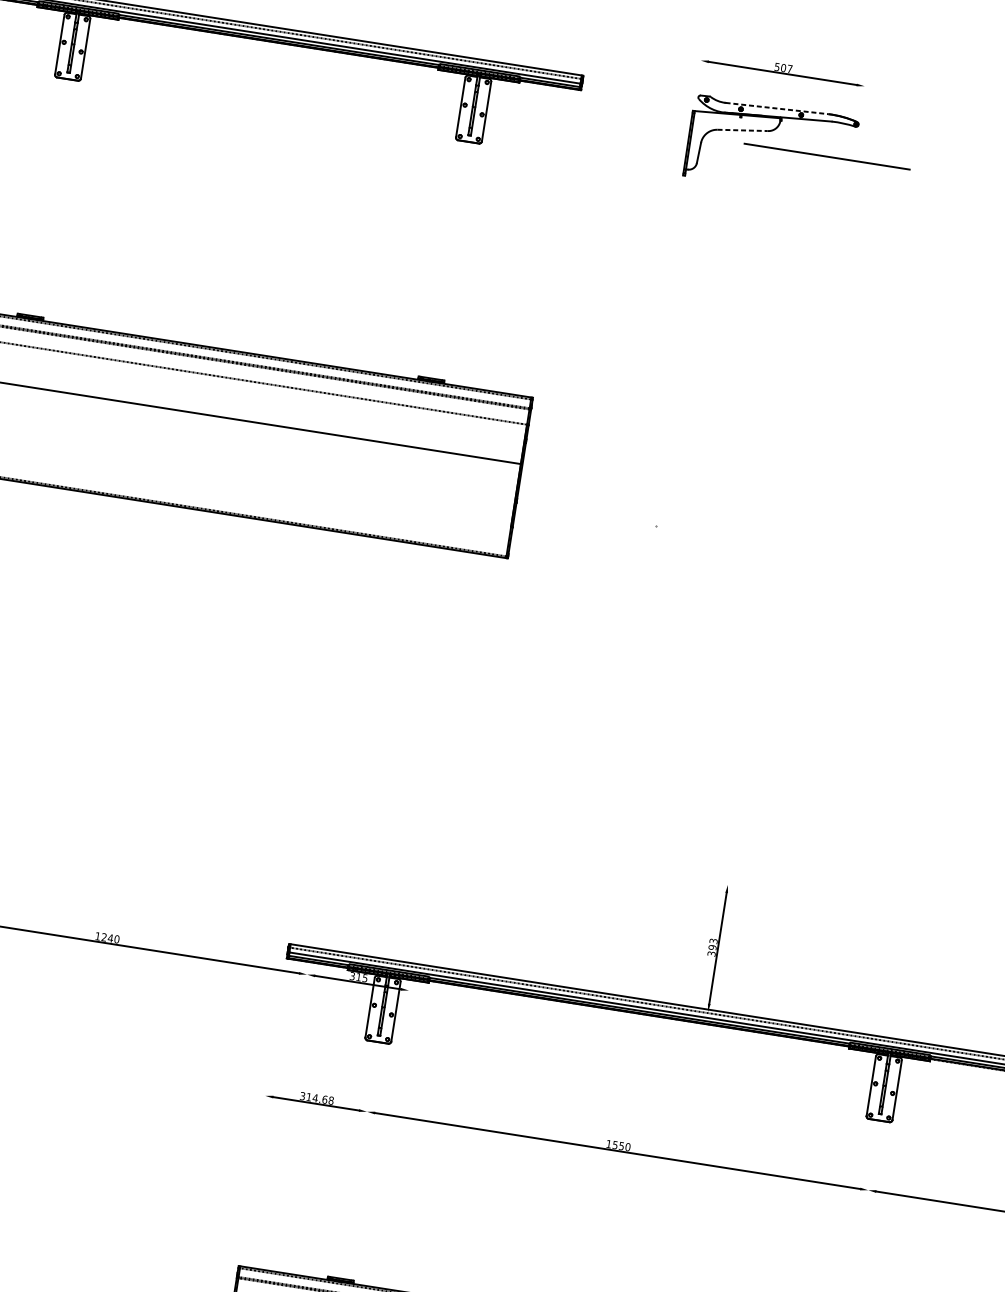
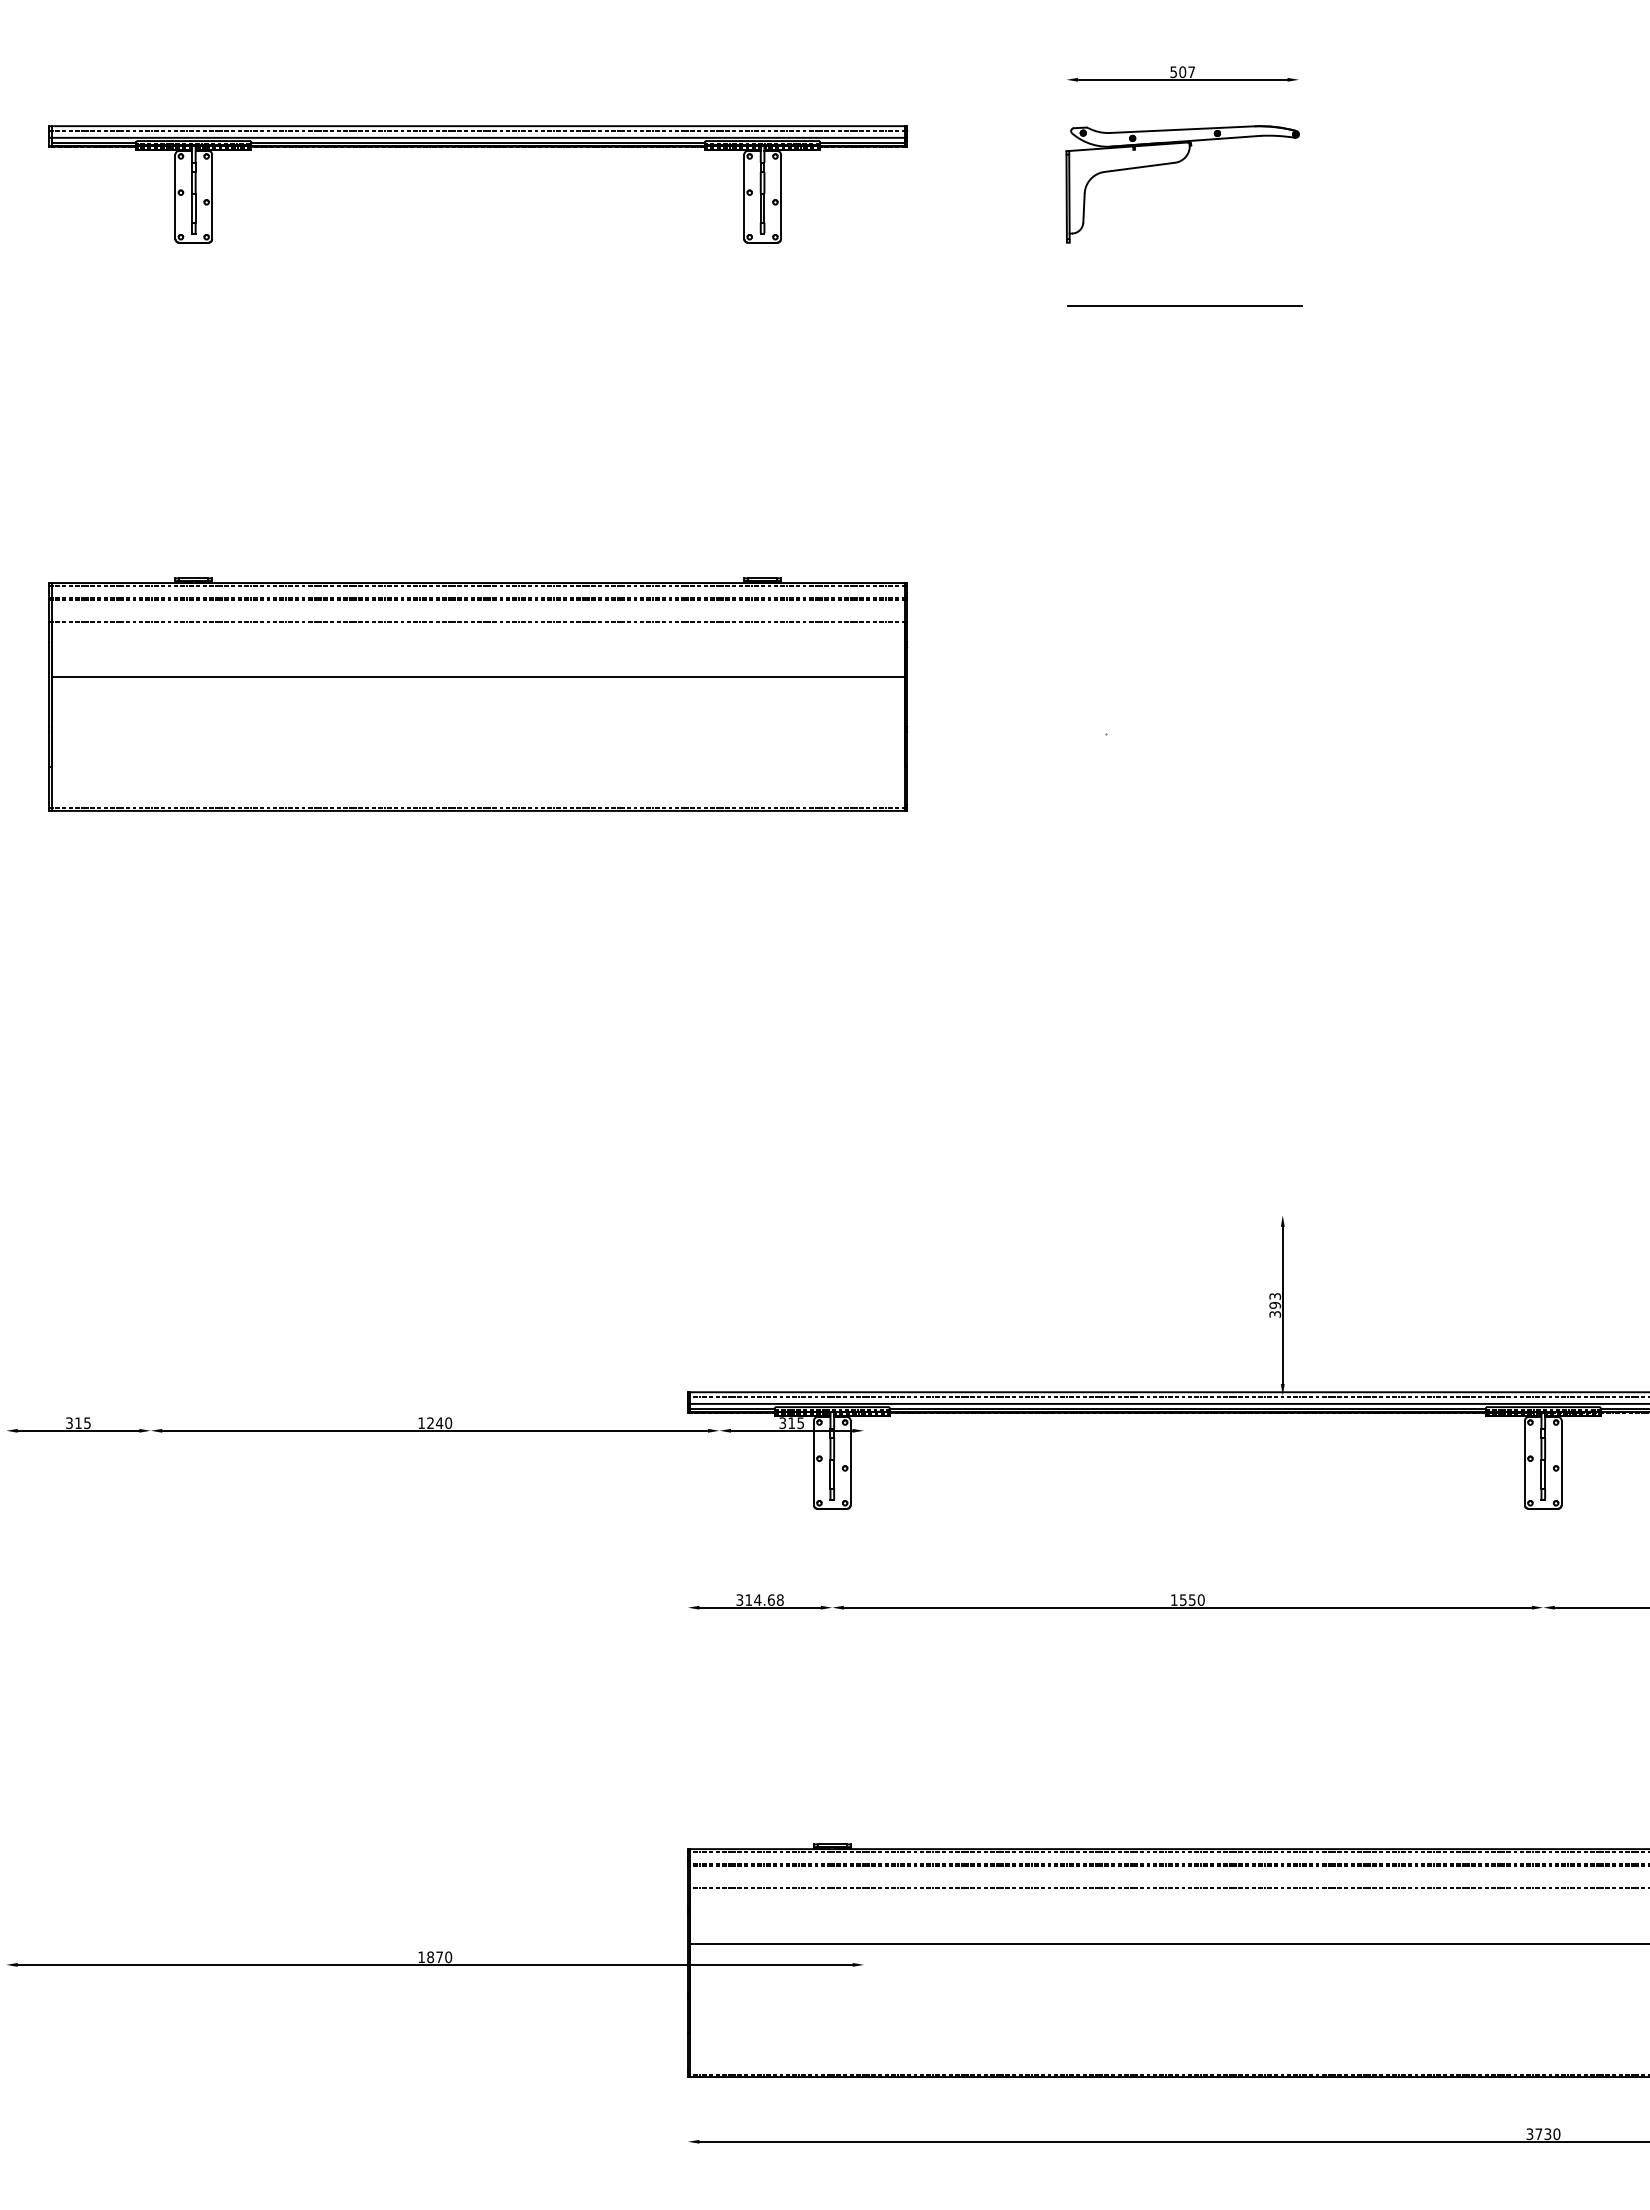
line: (777, 108) -> (1182, 129), dashed -> solid
line: (742, 130) -> (1139, 167), dashed -> solid
line: (826, 155) -> (1184, 305), moved

